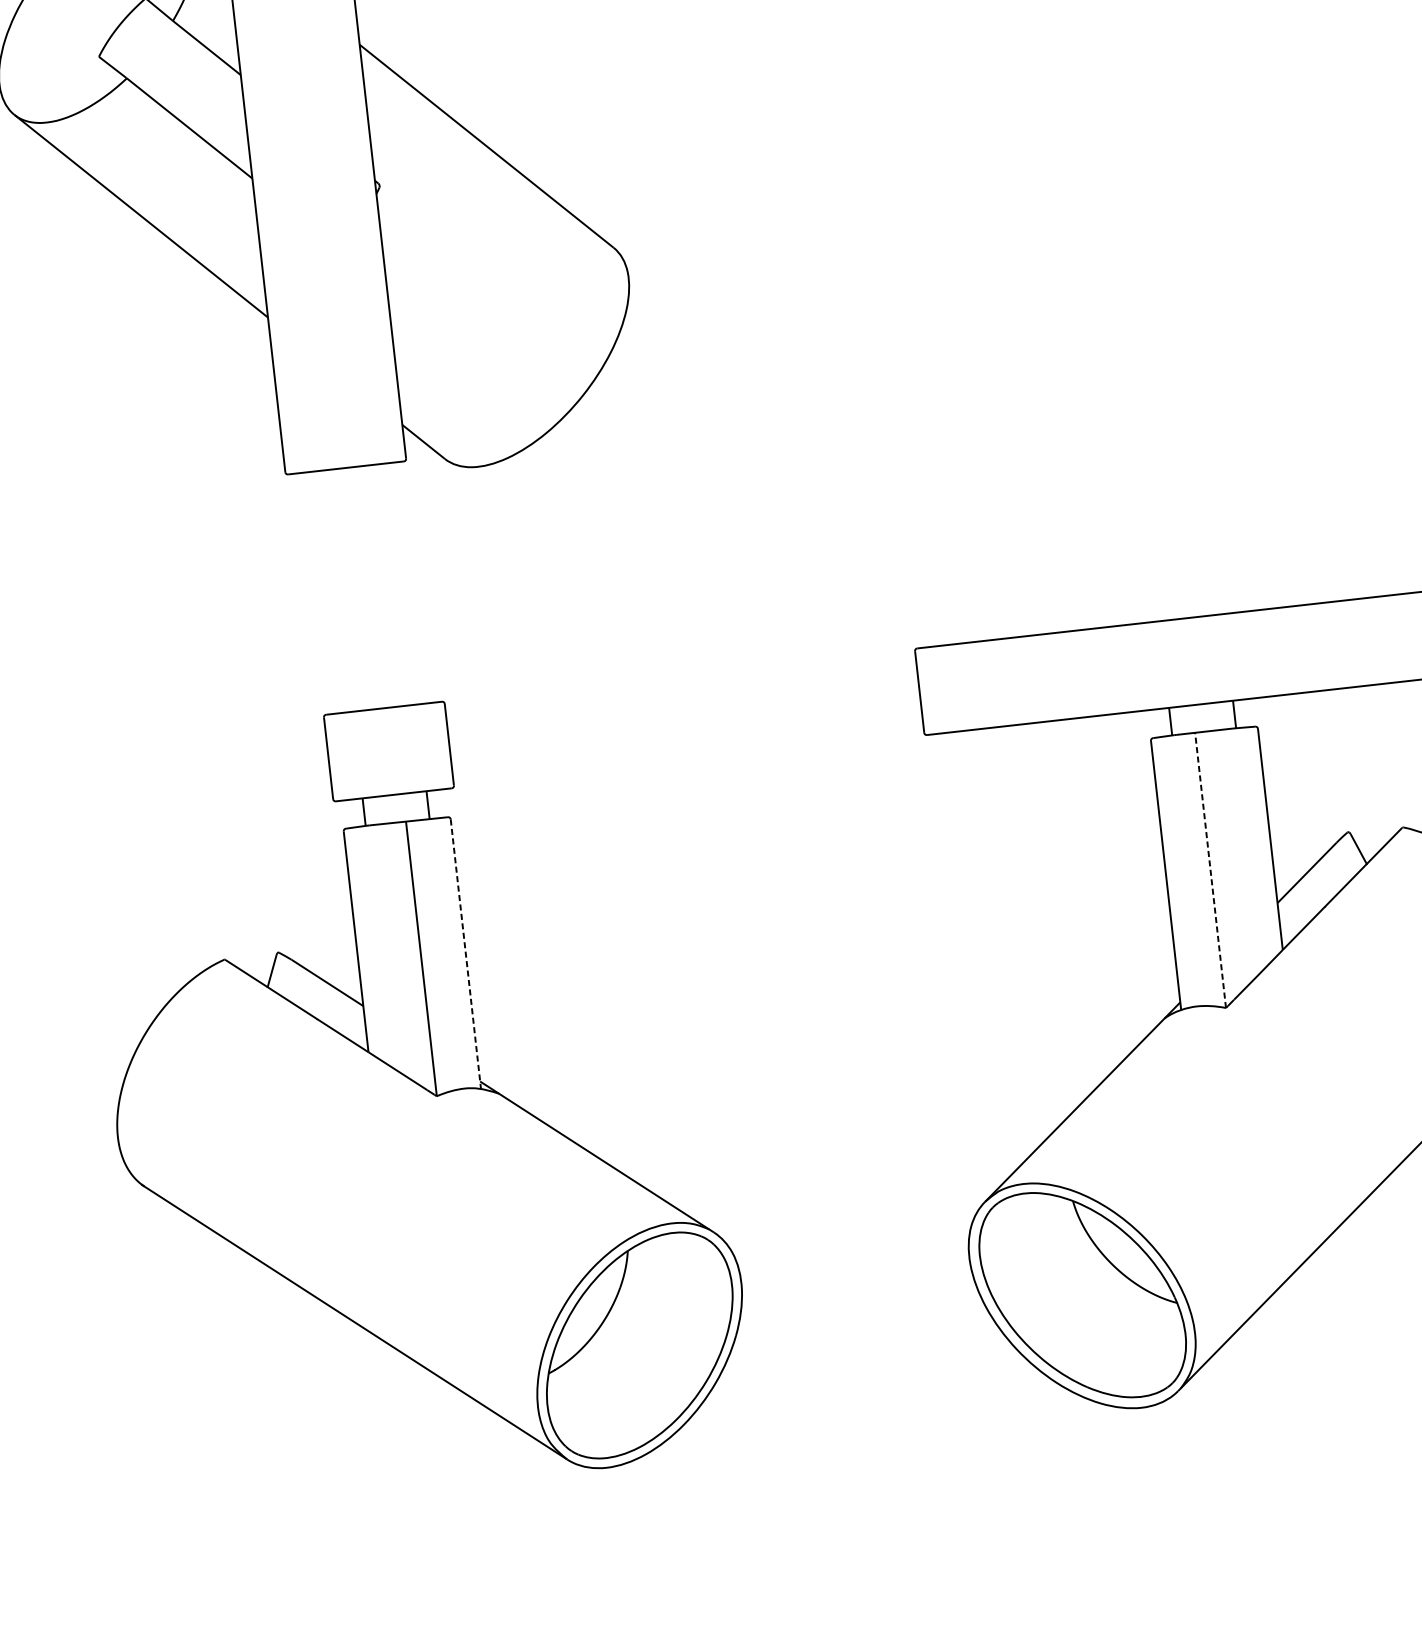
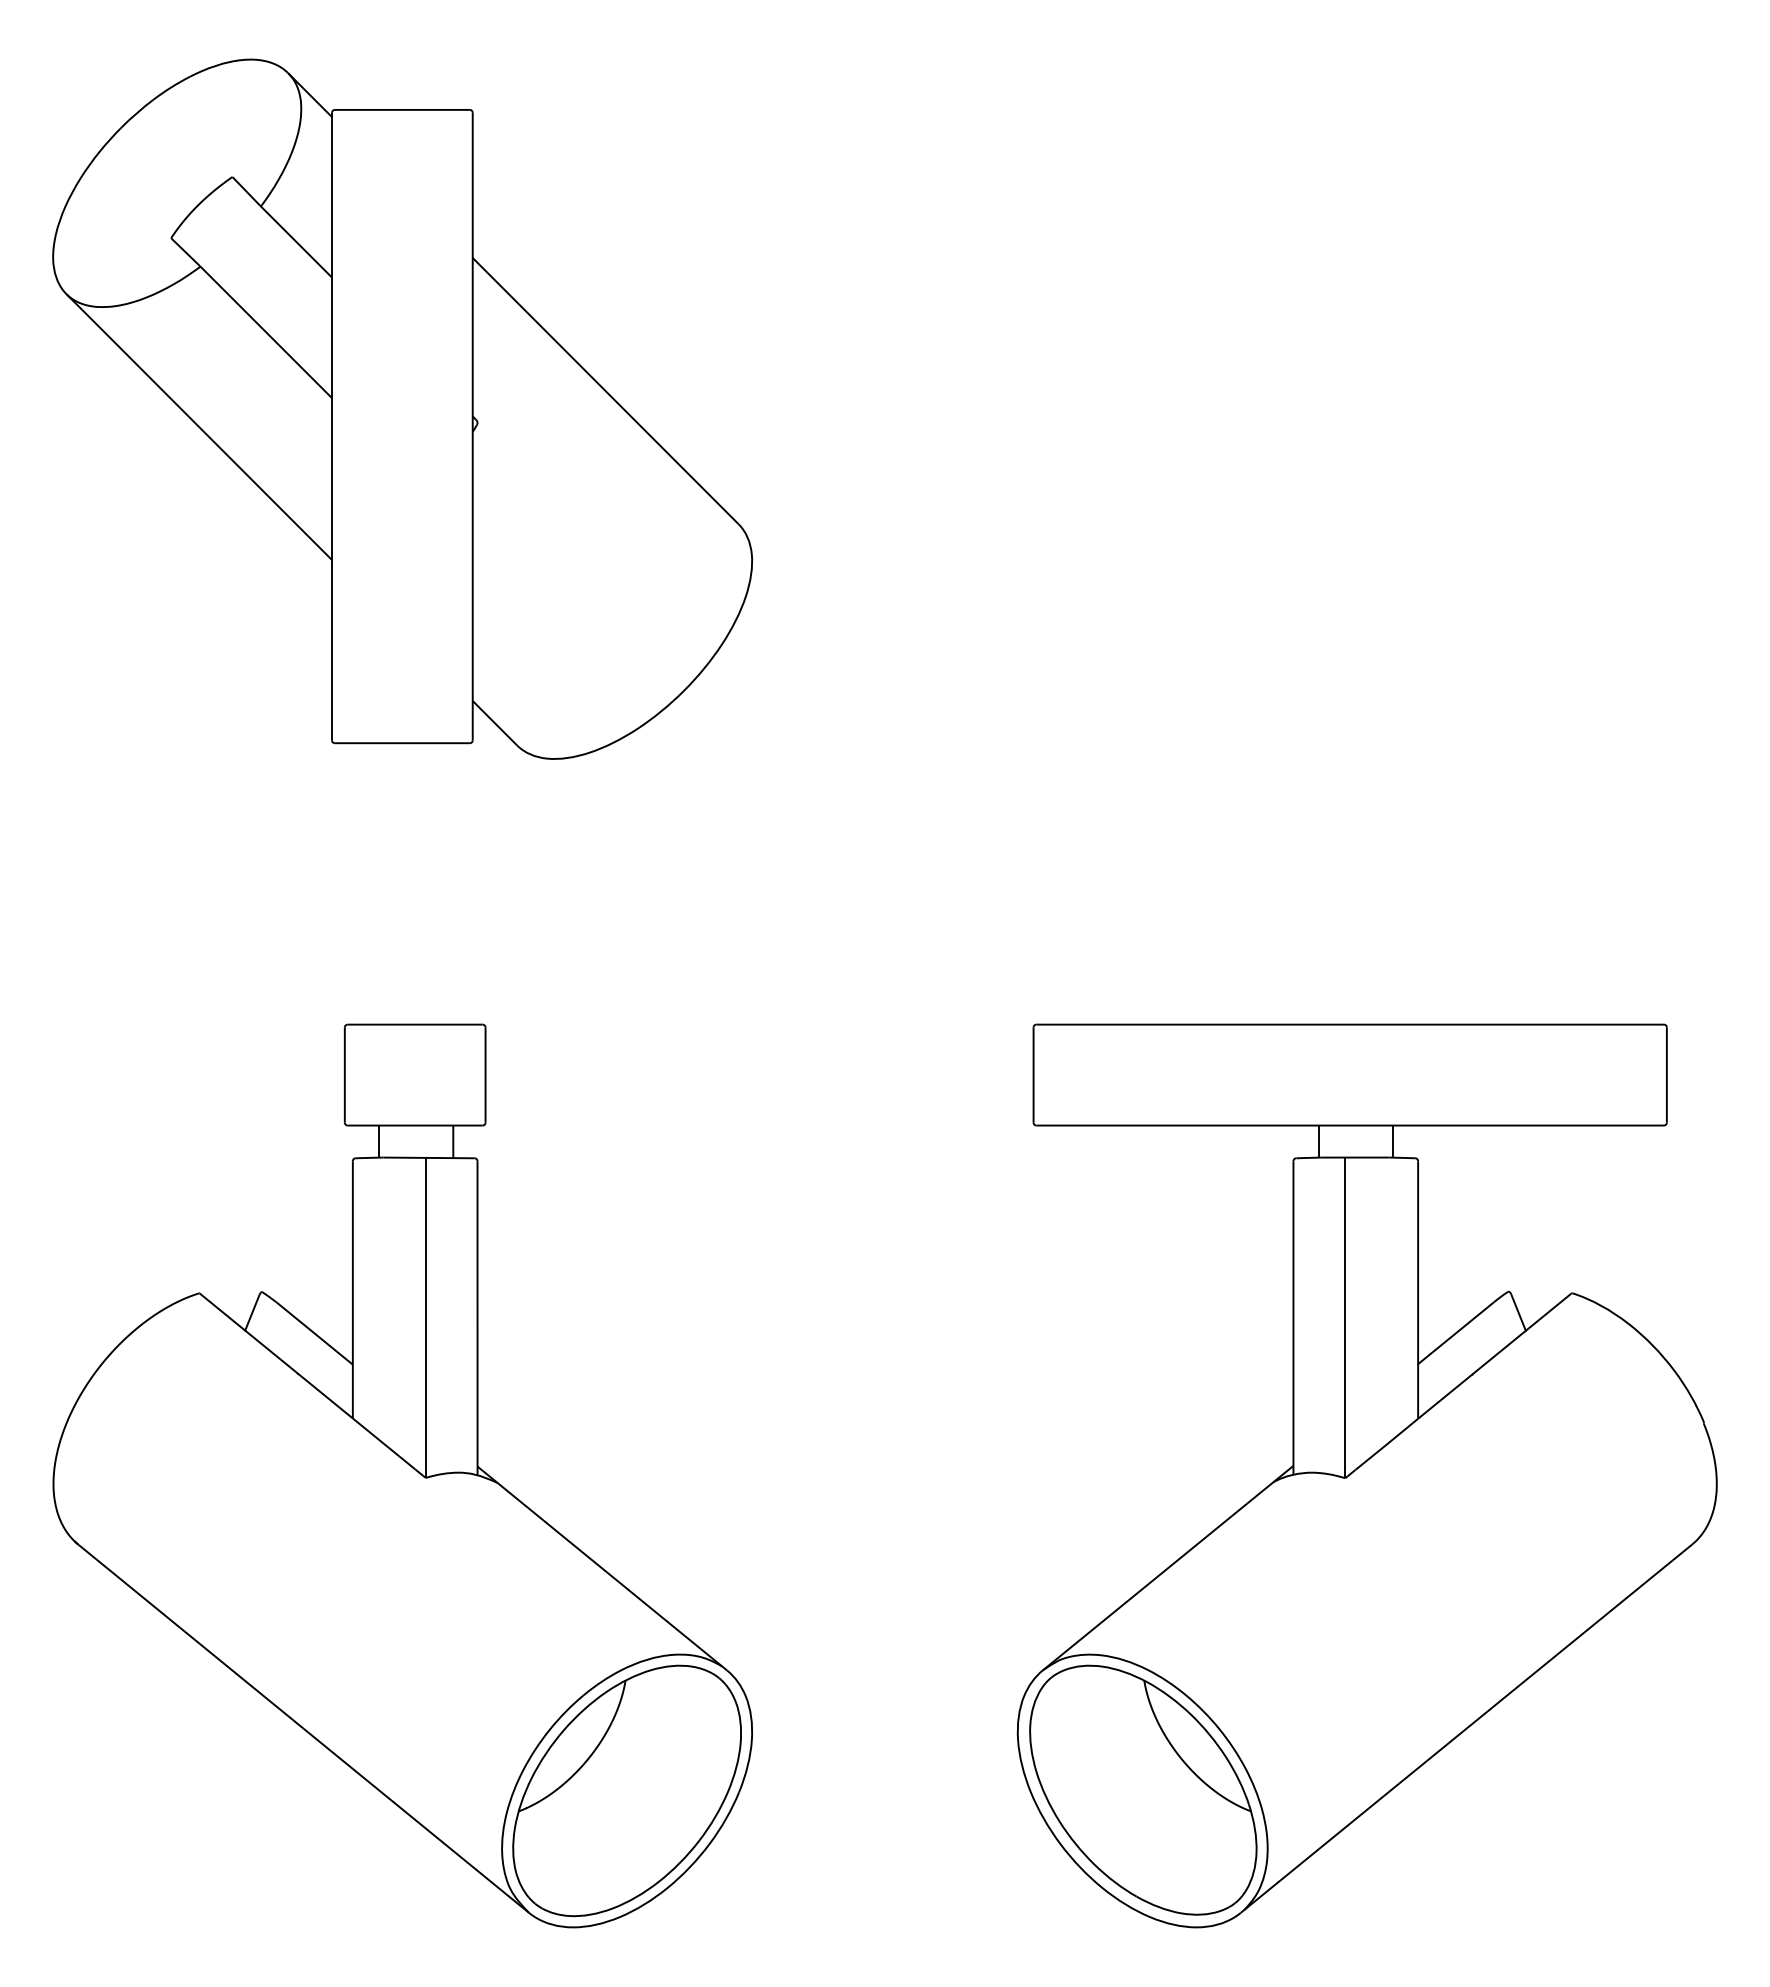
line: (1210, 870) -> (1345, 1317), dashed -> solid
line: (465, 954) -> (477, 1318), dashed -> solid

